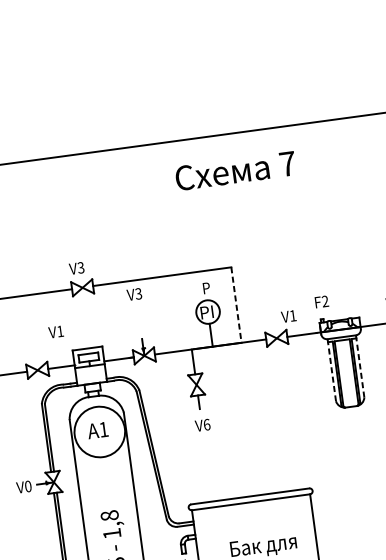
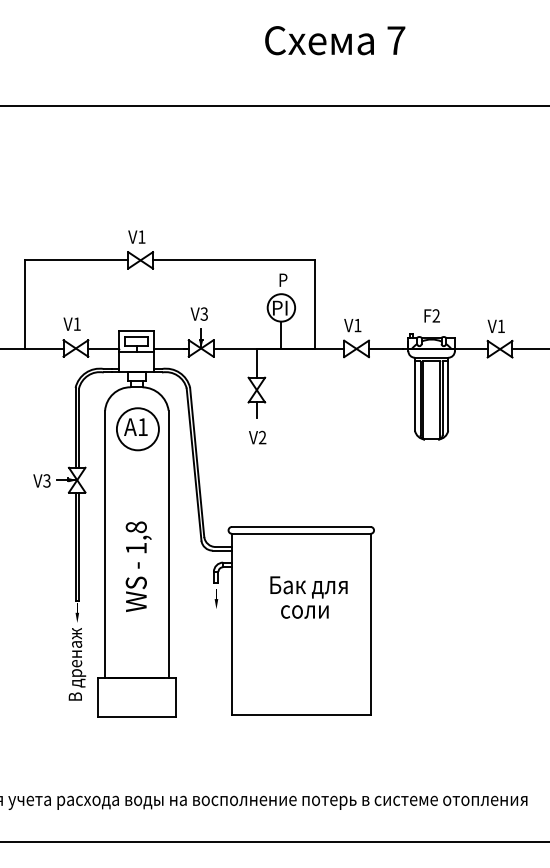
text: (235, 170) -> (335, 40), moved
text: (80, 267) -> (141, 236), V3 -> V1
text: (133, 294) -> (198, 313), moved
text: (321, 301) -> (431, 315), moved
line: (236, 305) -> (315, 304), dashed -> solid
text: (288, 316) -> (352, 325), moved
text: (55, 331) -> (71, 323), moved
line: (360, 366) -> (448, 394), dashed -> solid
line: (332, 370) -> (415, 394), dashed -> solid
text: (206, 424) -> (262, 437), V6 -> V2
circle: (99, 432) -> (137, 429), size x0.71
text: (27, 486) -> (46, 480), V0 -> V3

